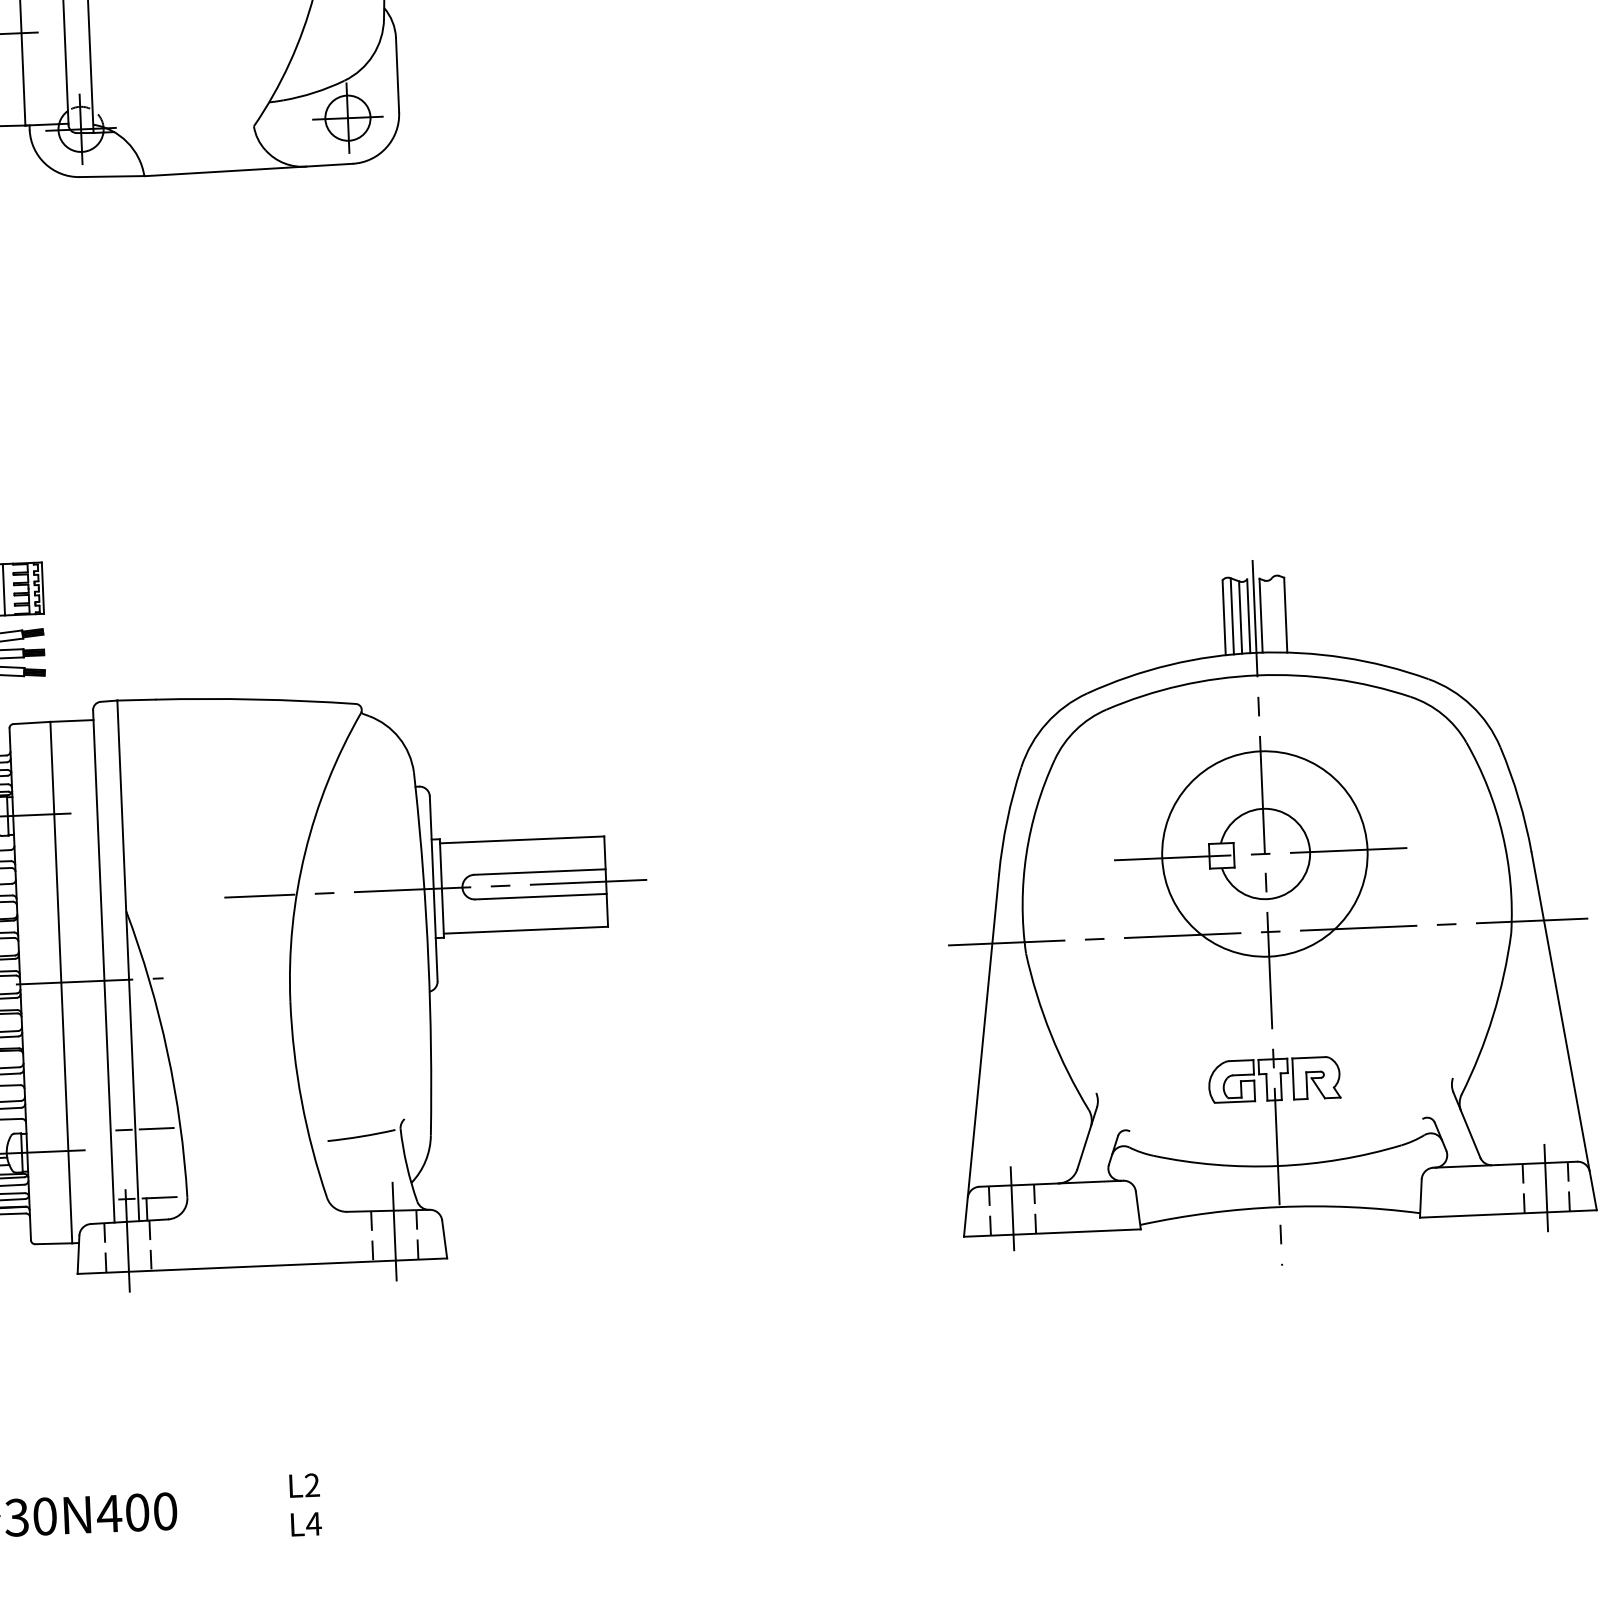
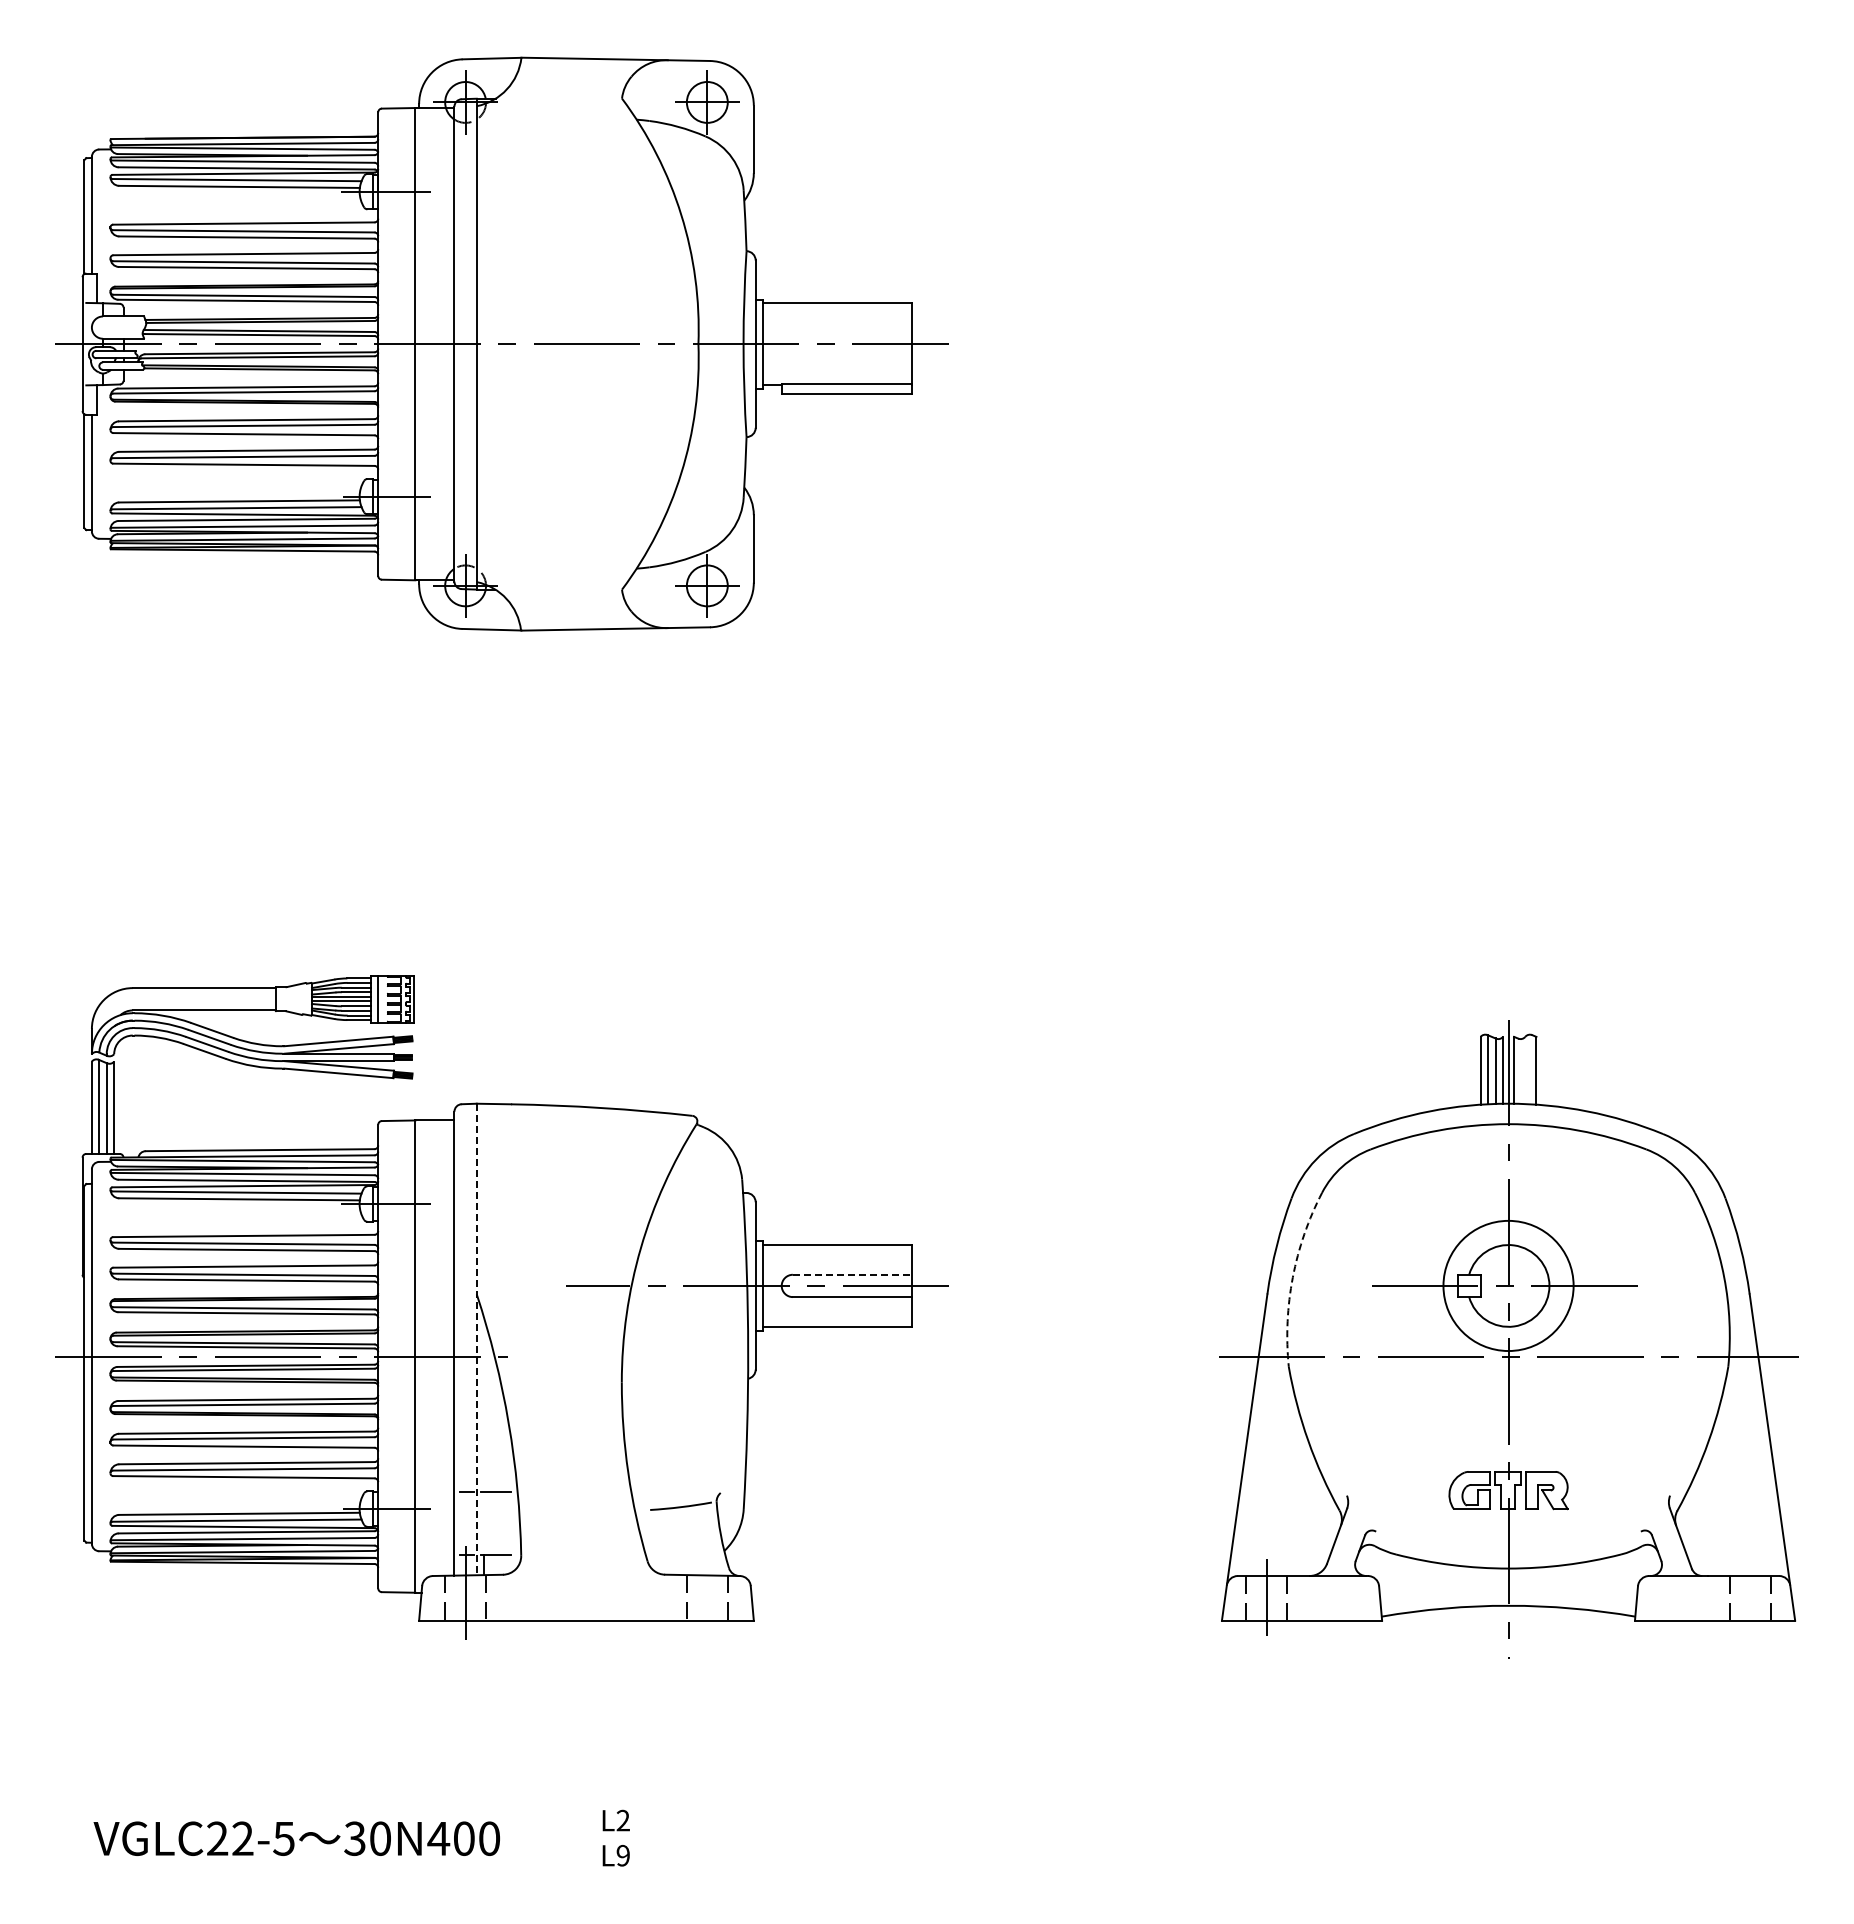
circle: (1264, 853) -> (1508, 1285), size x0.7
arc: (1025, 854) -> (1292, 1277), solid -> dashed
line: (540, 871) -> (852, 1274), solid -> dashed
line: (127, 960) -> (476, 1339), solid -> dashed
line: (1546, 1187) -> (1750, 1598), removed
line: (394, 1231) -> (707, 1594), removed
text: (314, 1523) -> (623, 1855), L4 -> L9

